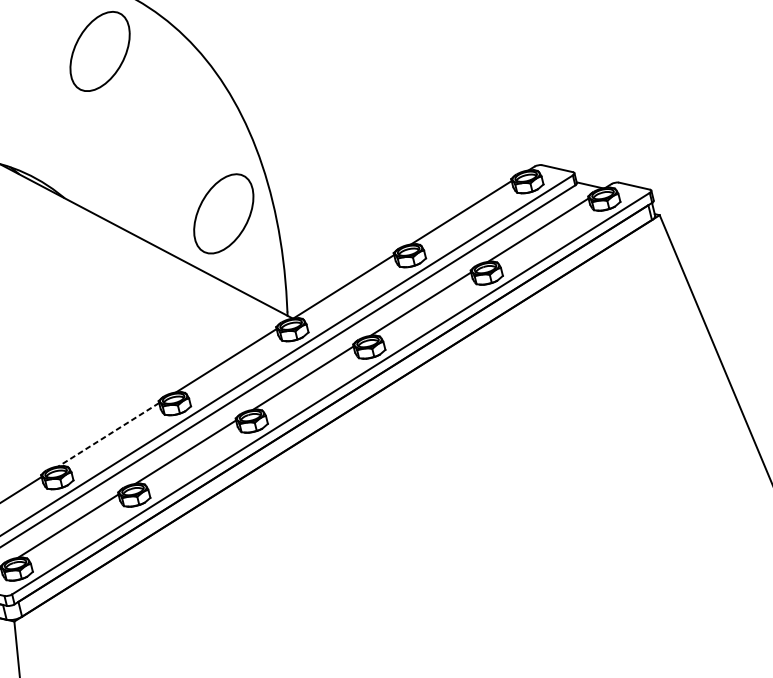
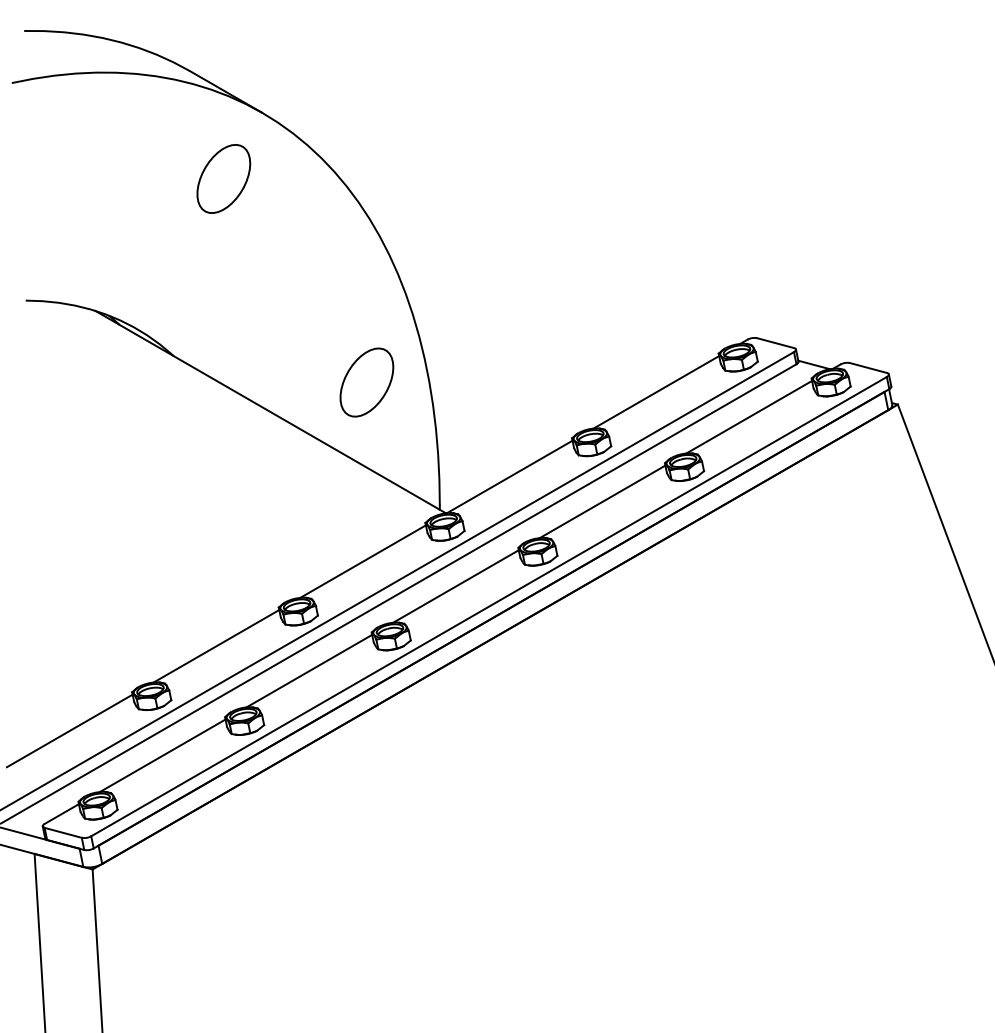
part: (99, 51) -> (223, 178), size x0.71
part: (223, 213) -> (366, 382), size x0.71
line: (108, 434) -> (216, 646), dashed -> solid

